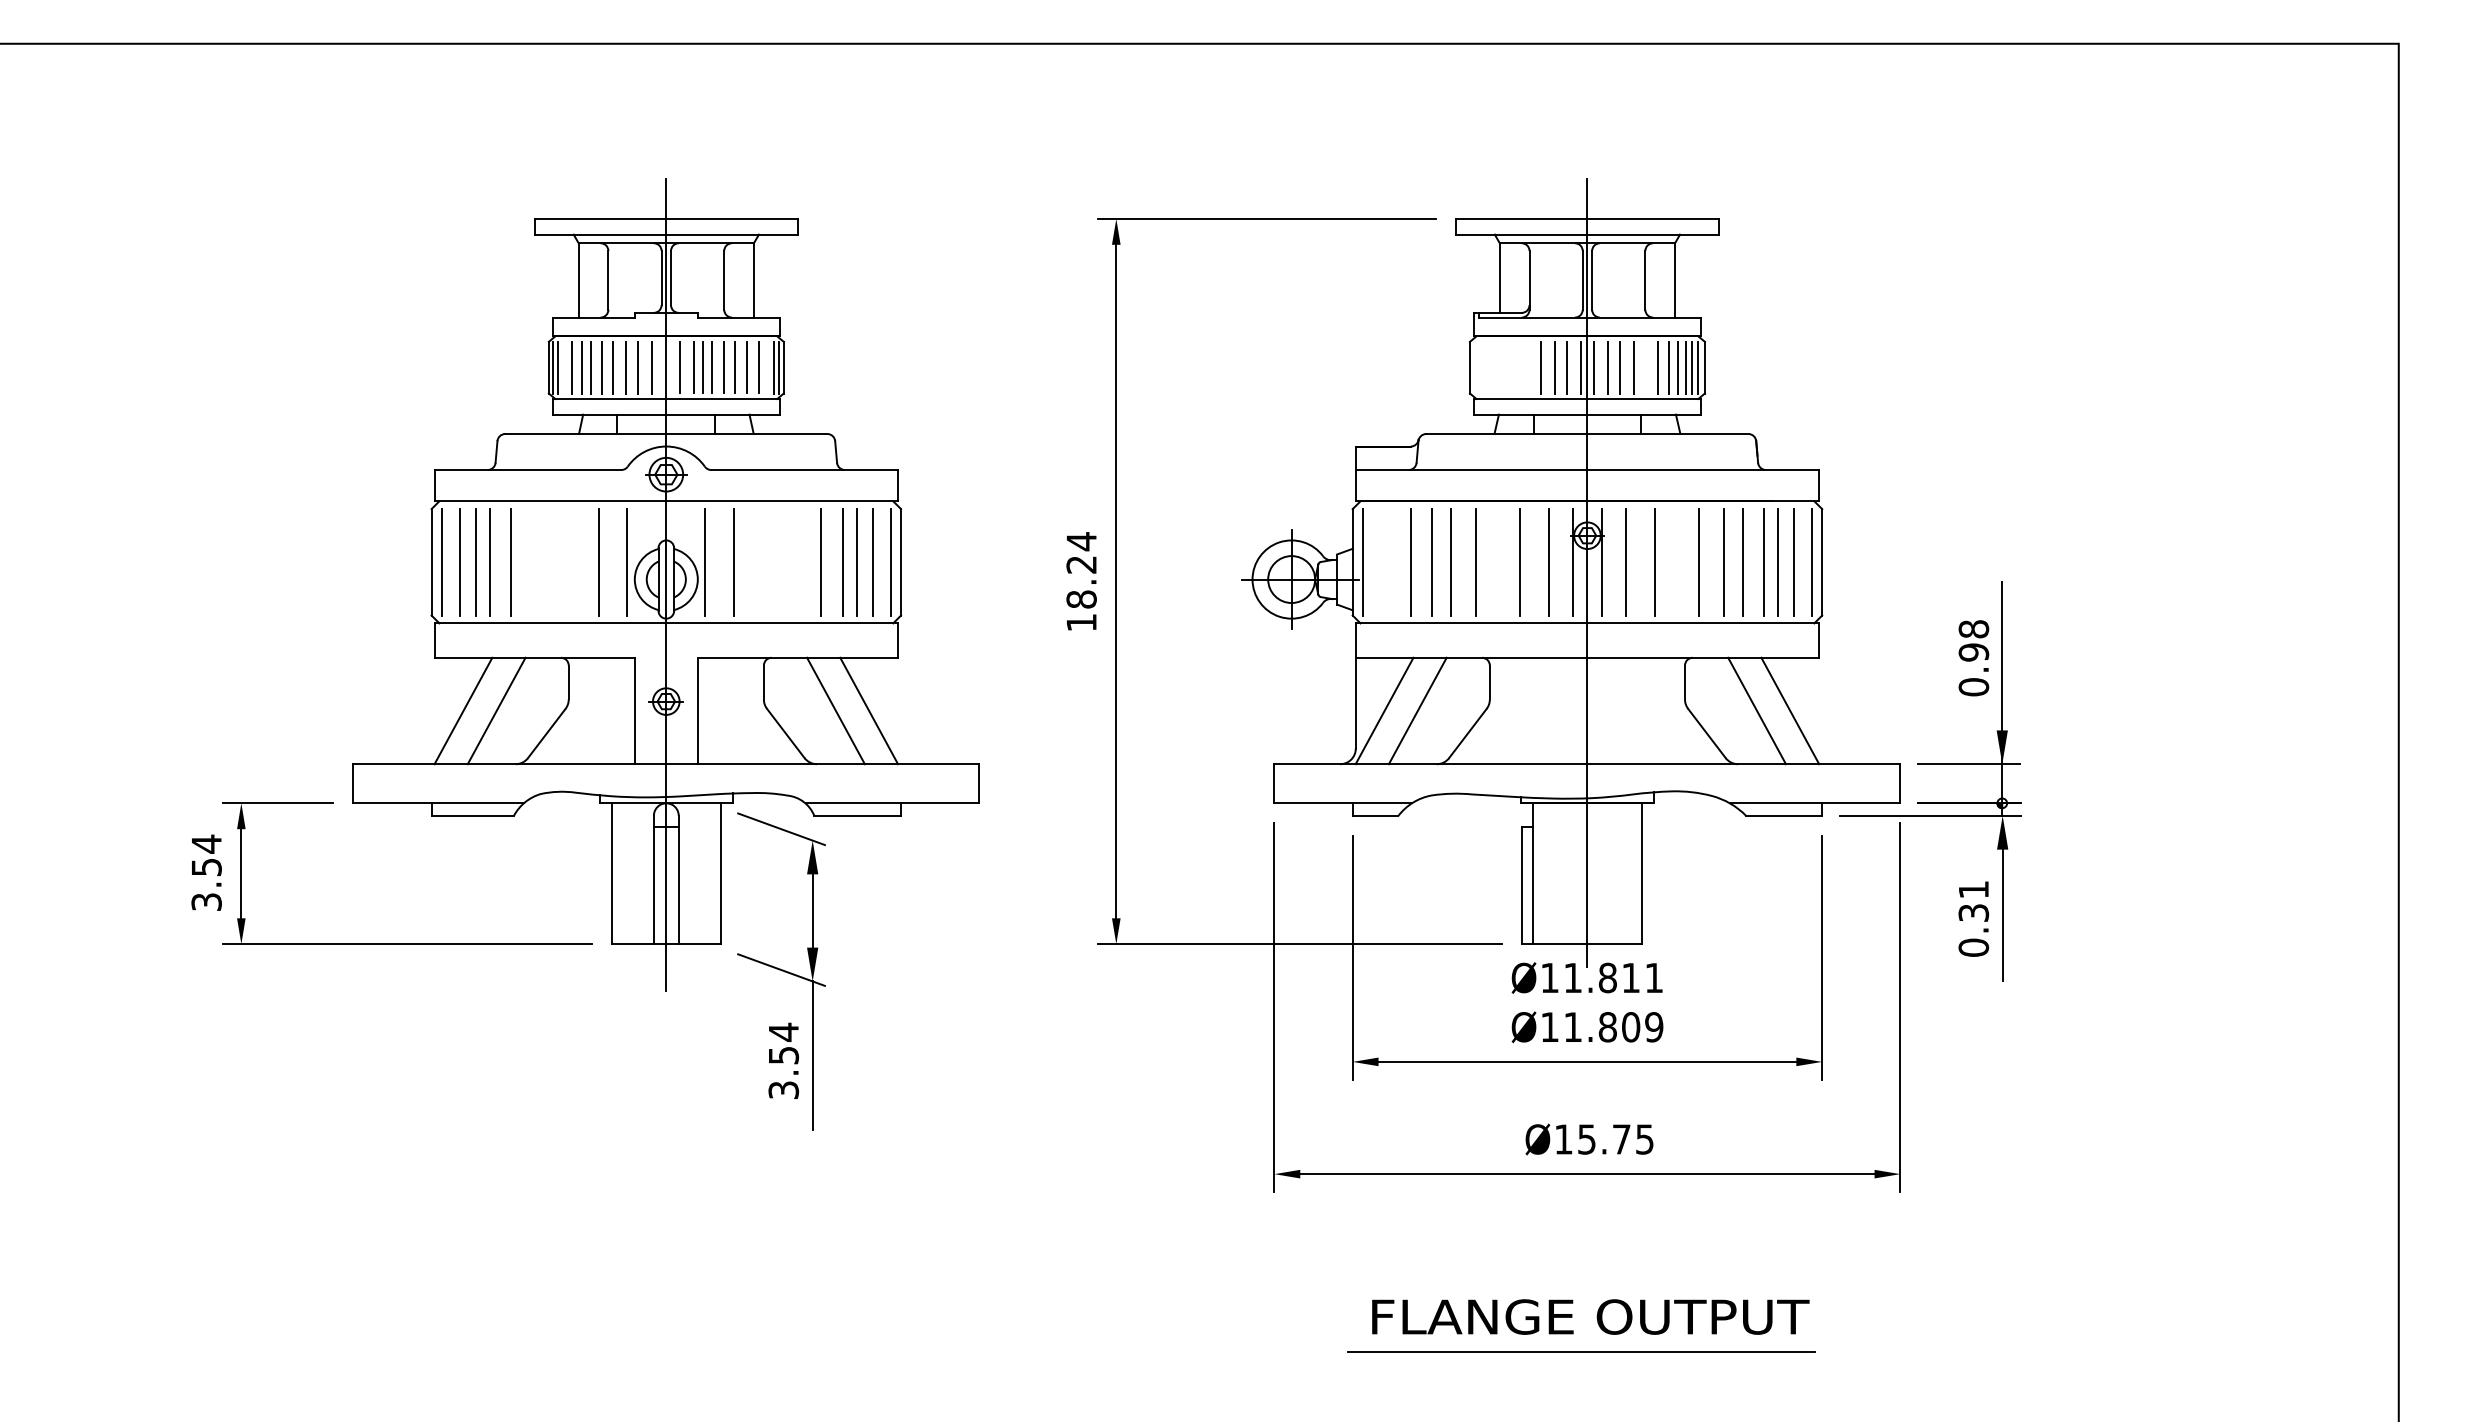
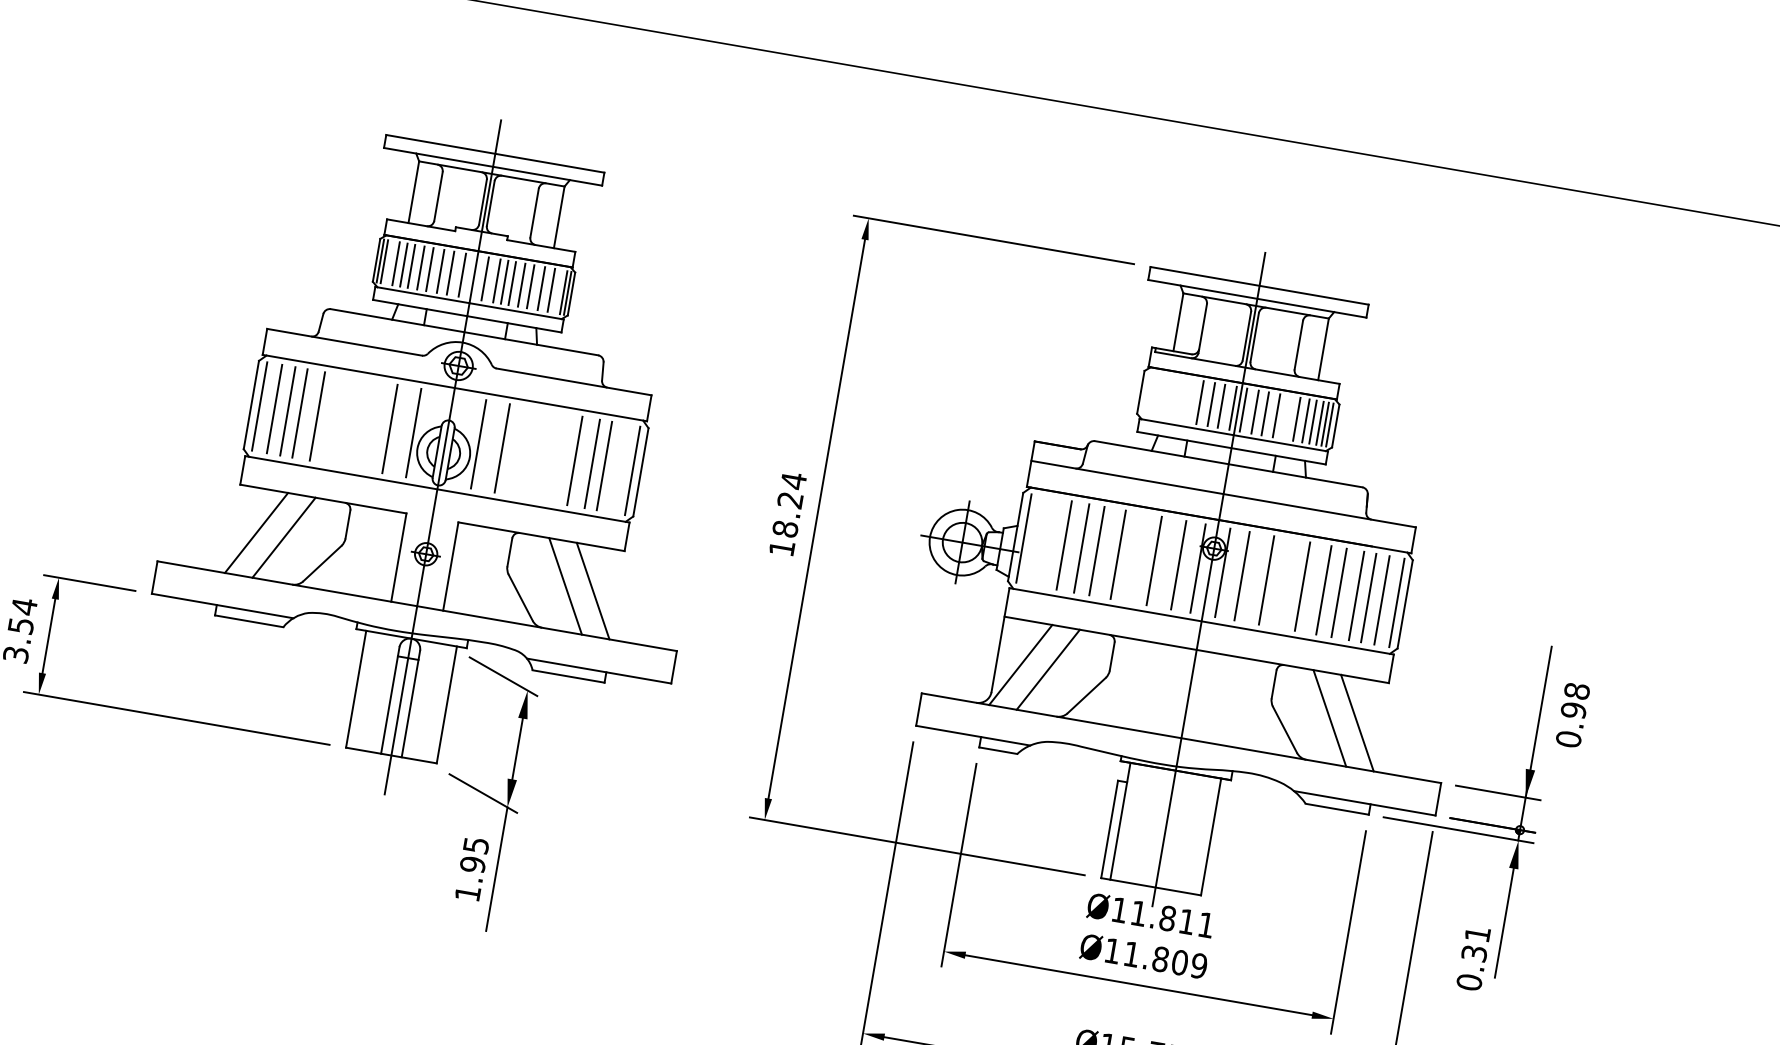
line: (873, 562) -> (618, 468), removed
text: (1973, 658) -> (1572, 715), moved
text: (1973, 918) -> (1473, 958), moved
text: (783, 1060) -> (471, 868), 3.54 -> 1.95

